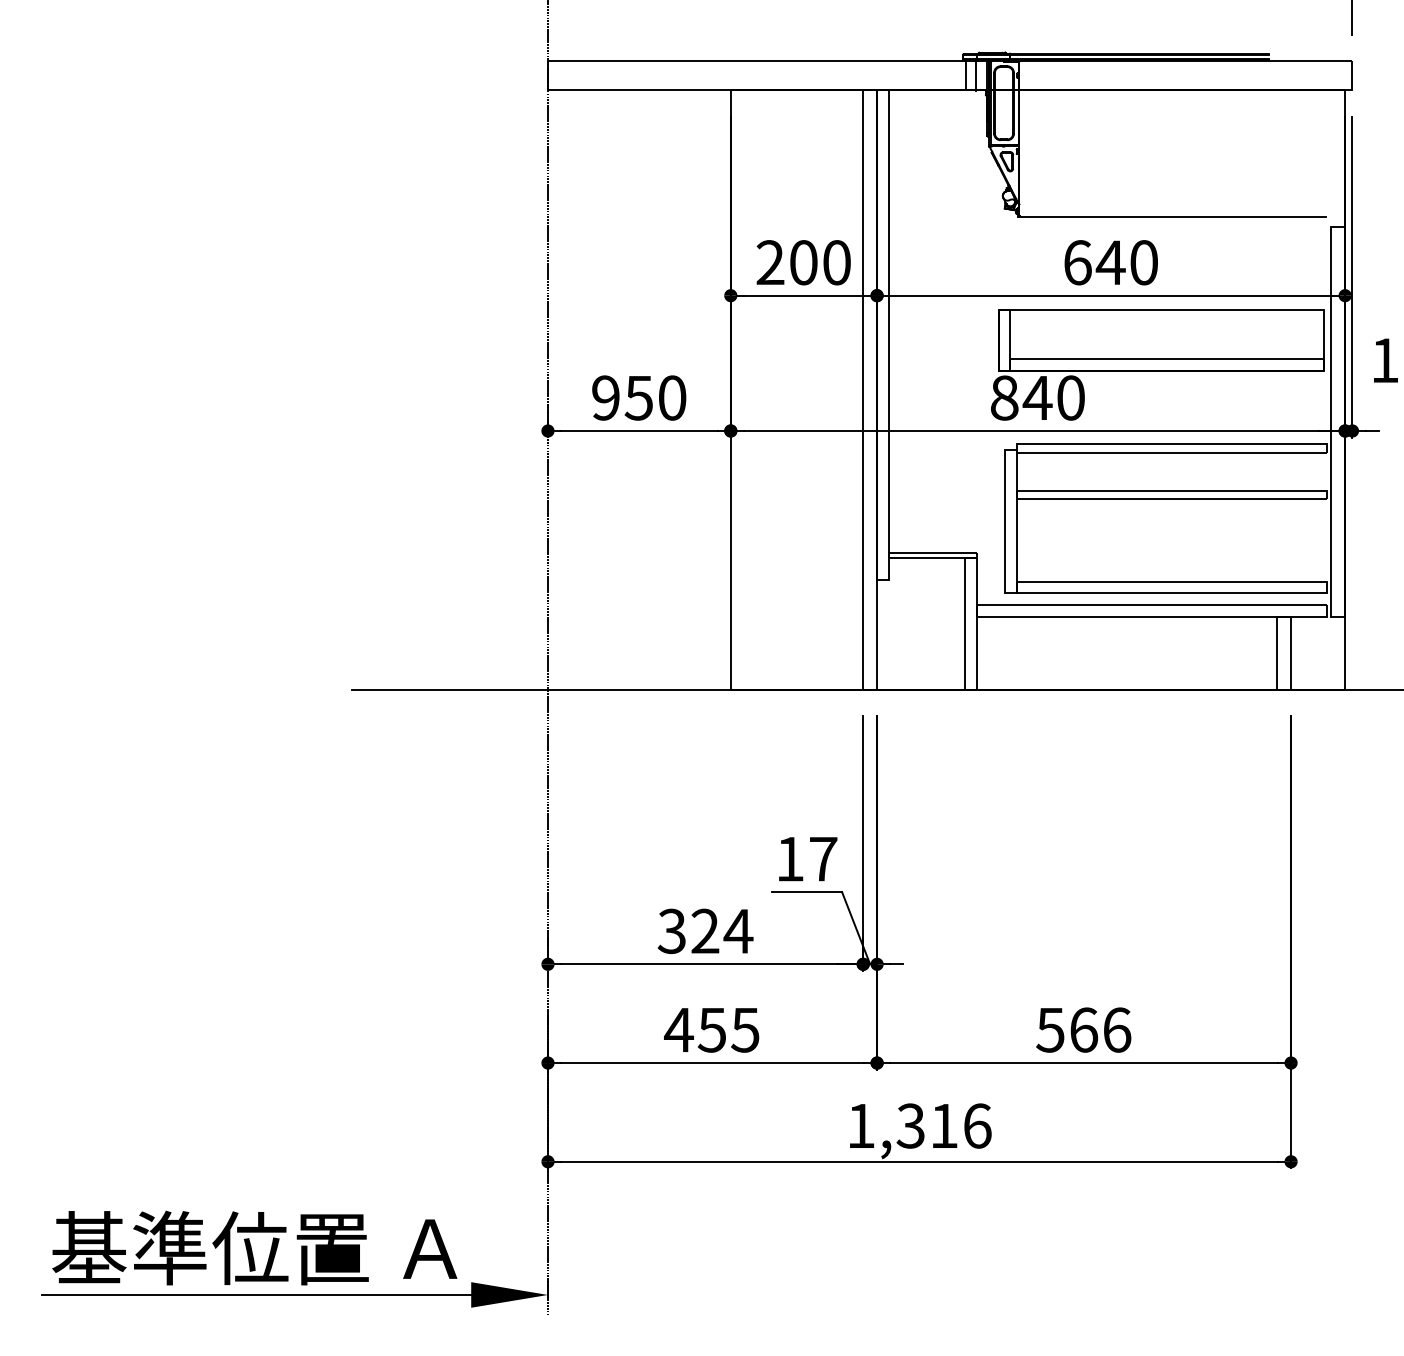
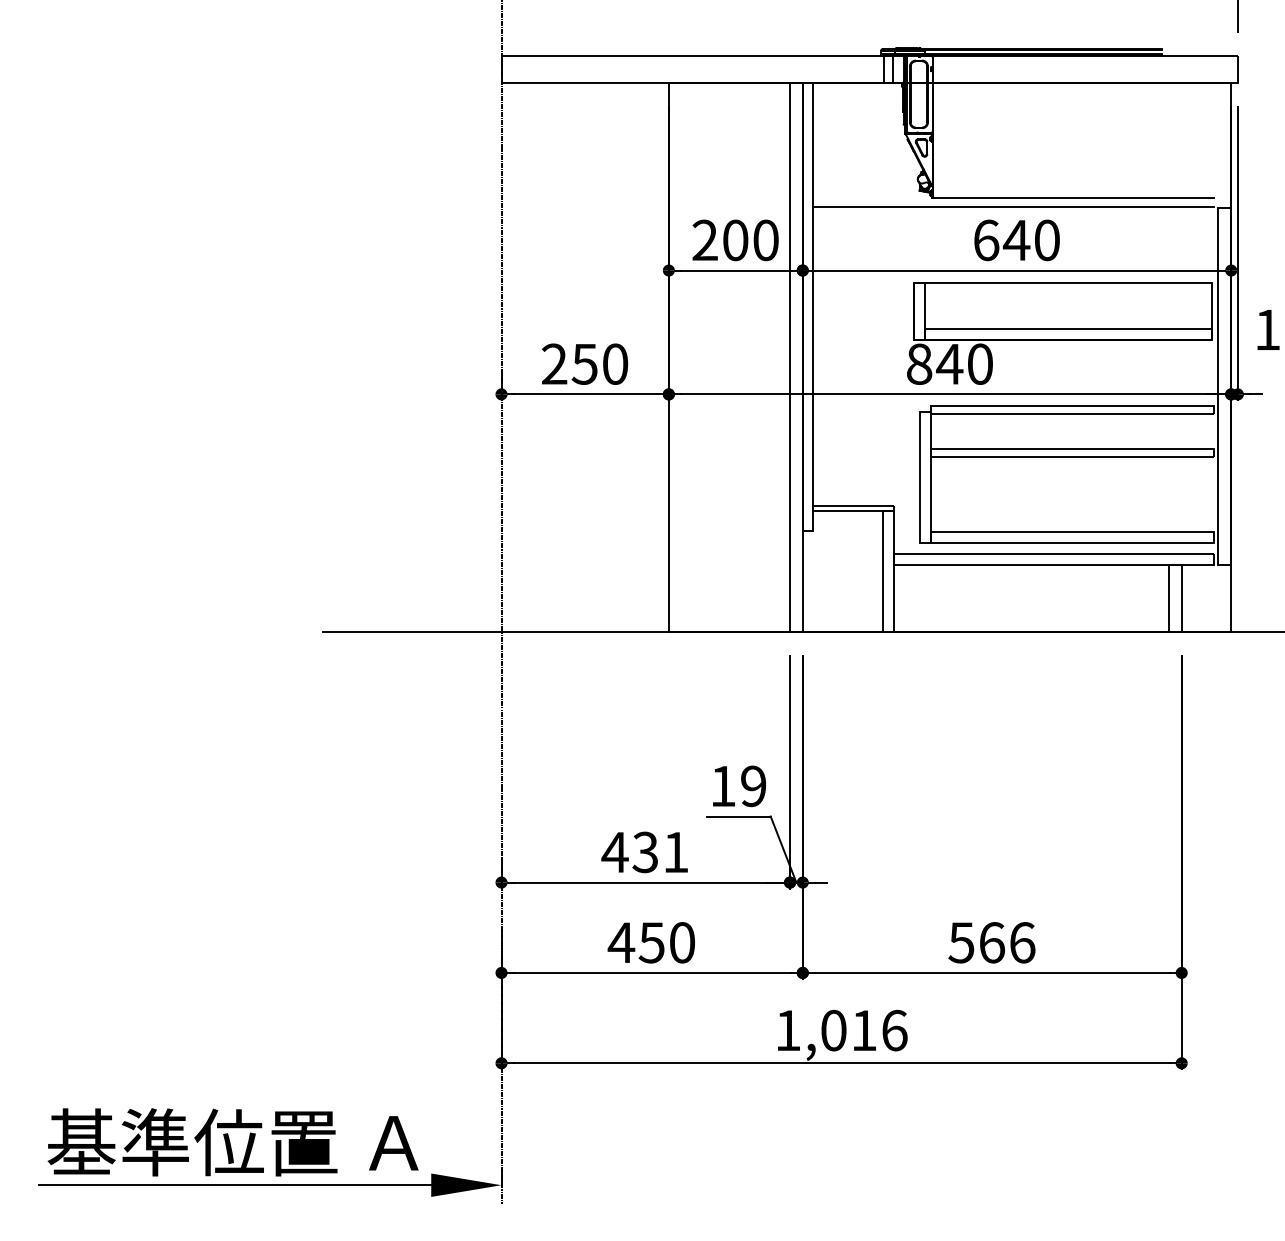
line: (1107, 226) -> (1013, 207), added
text: (605, 398) -> (554, 364), 950 -> 250
text: (823, 859) -> (753, 786), 17 -> 19
text: (705, 931) -> (645, 852), 324 -> 431
text: (745, 1029) -> (682, 942), 455 -> 450
text: (910, 1125) -> (833, 1030), 1,316 -> 1,016

